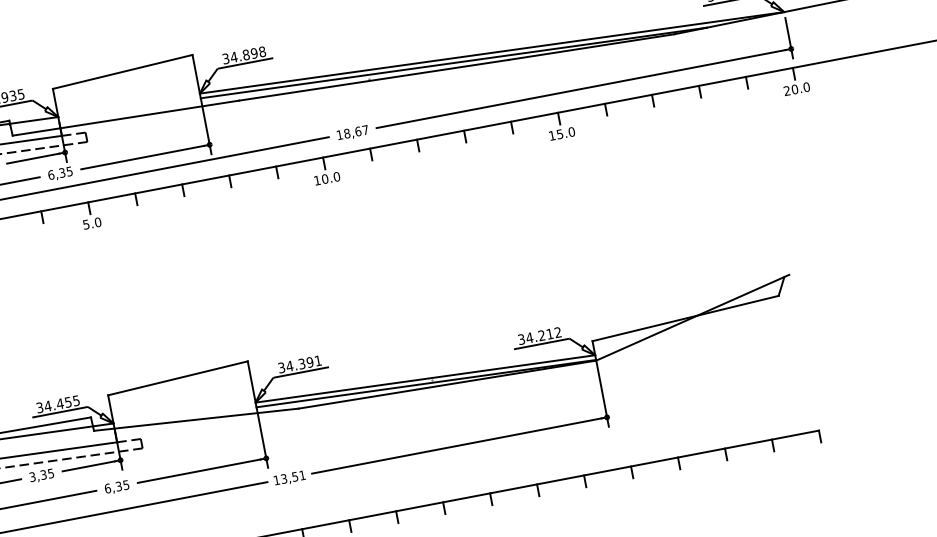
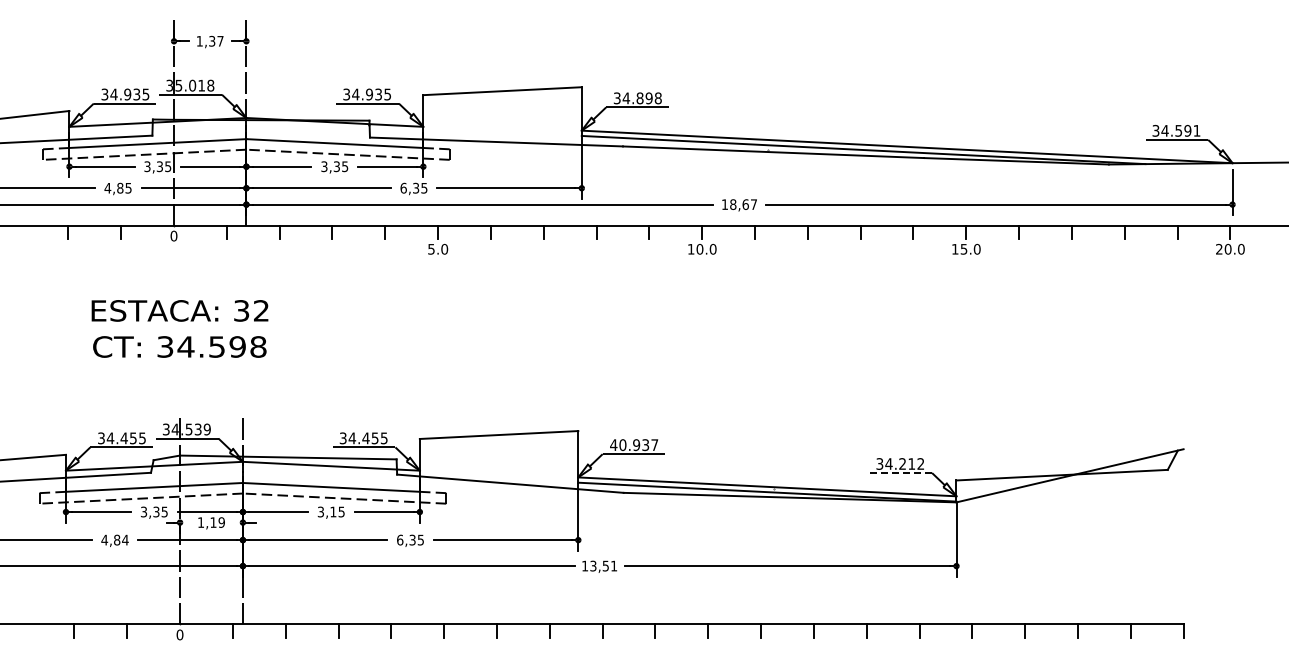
line: (541, 344) -> (900, 473), solid -> dashed
text: (300, 364) -> (634, 445), 34.391 -> 40.937
text: (43, 474) -> (333, 511), 3,35 -> 3,15

